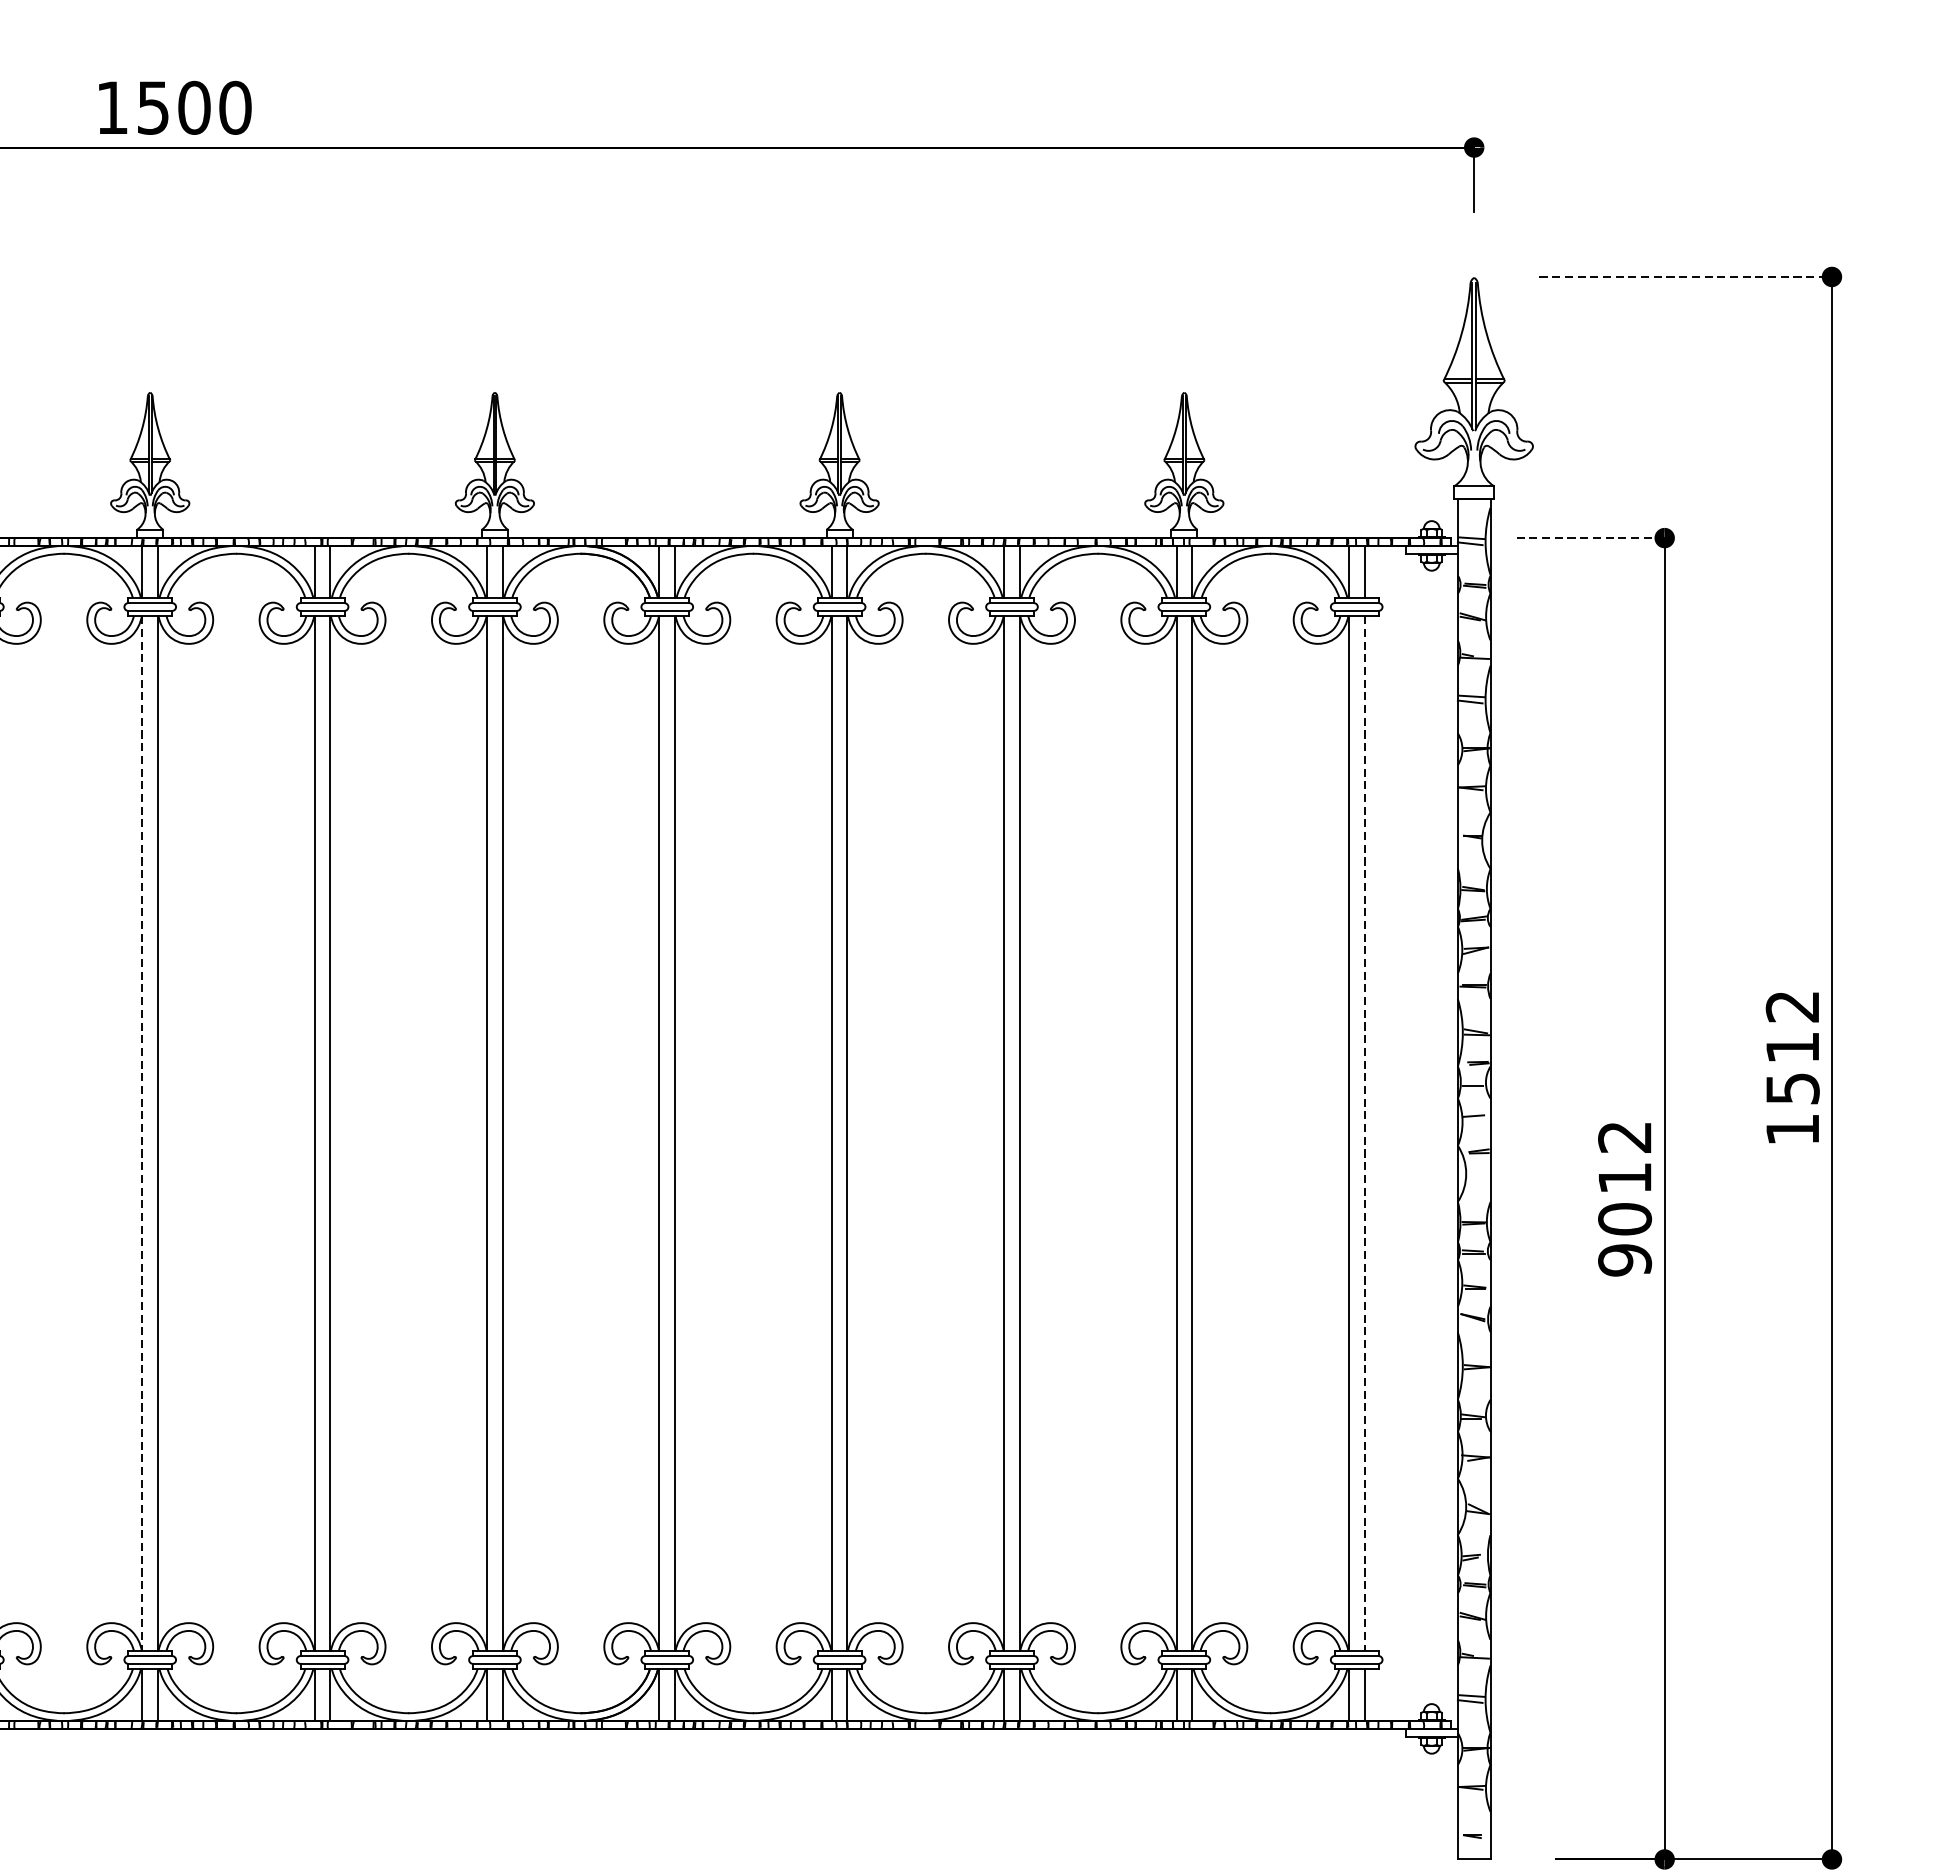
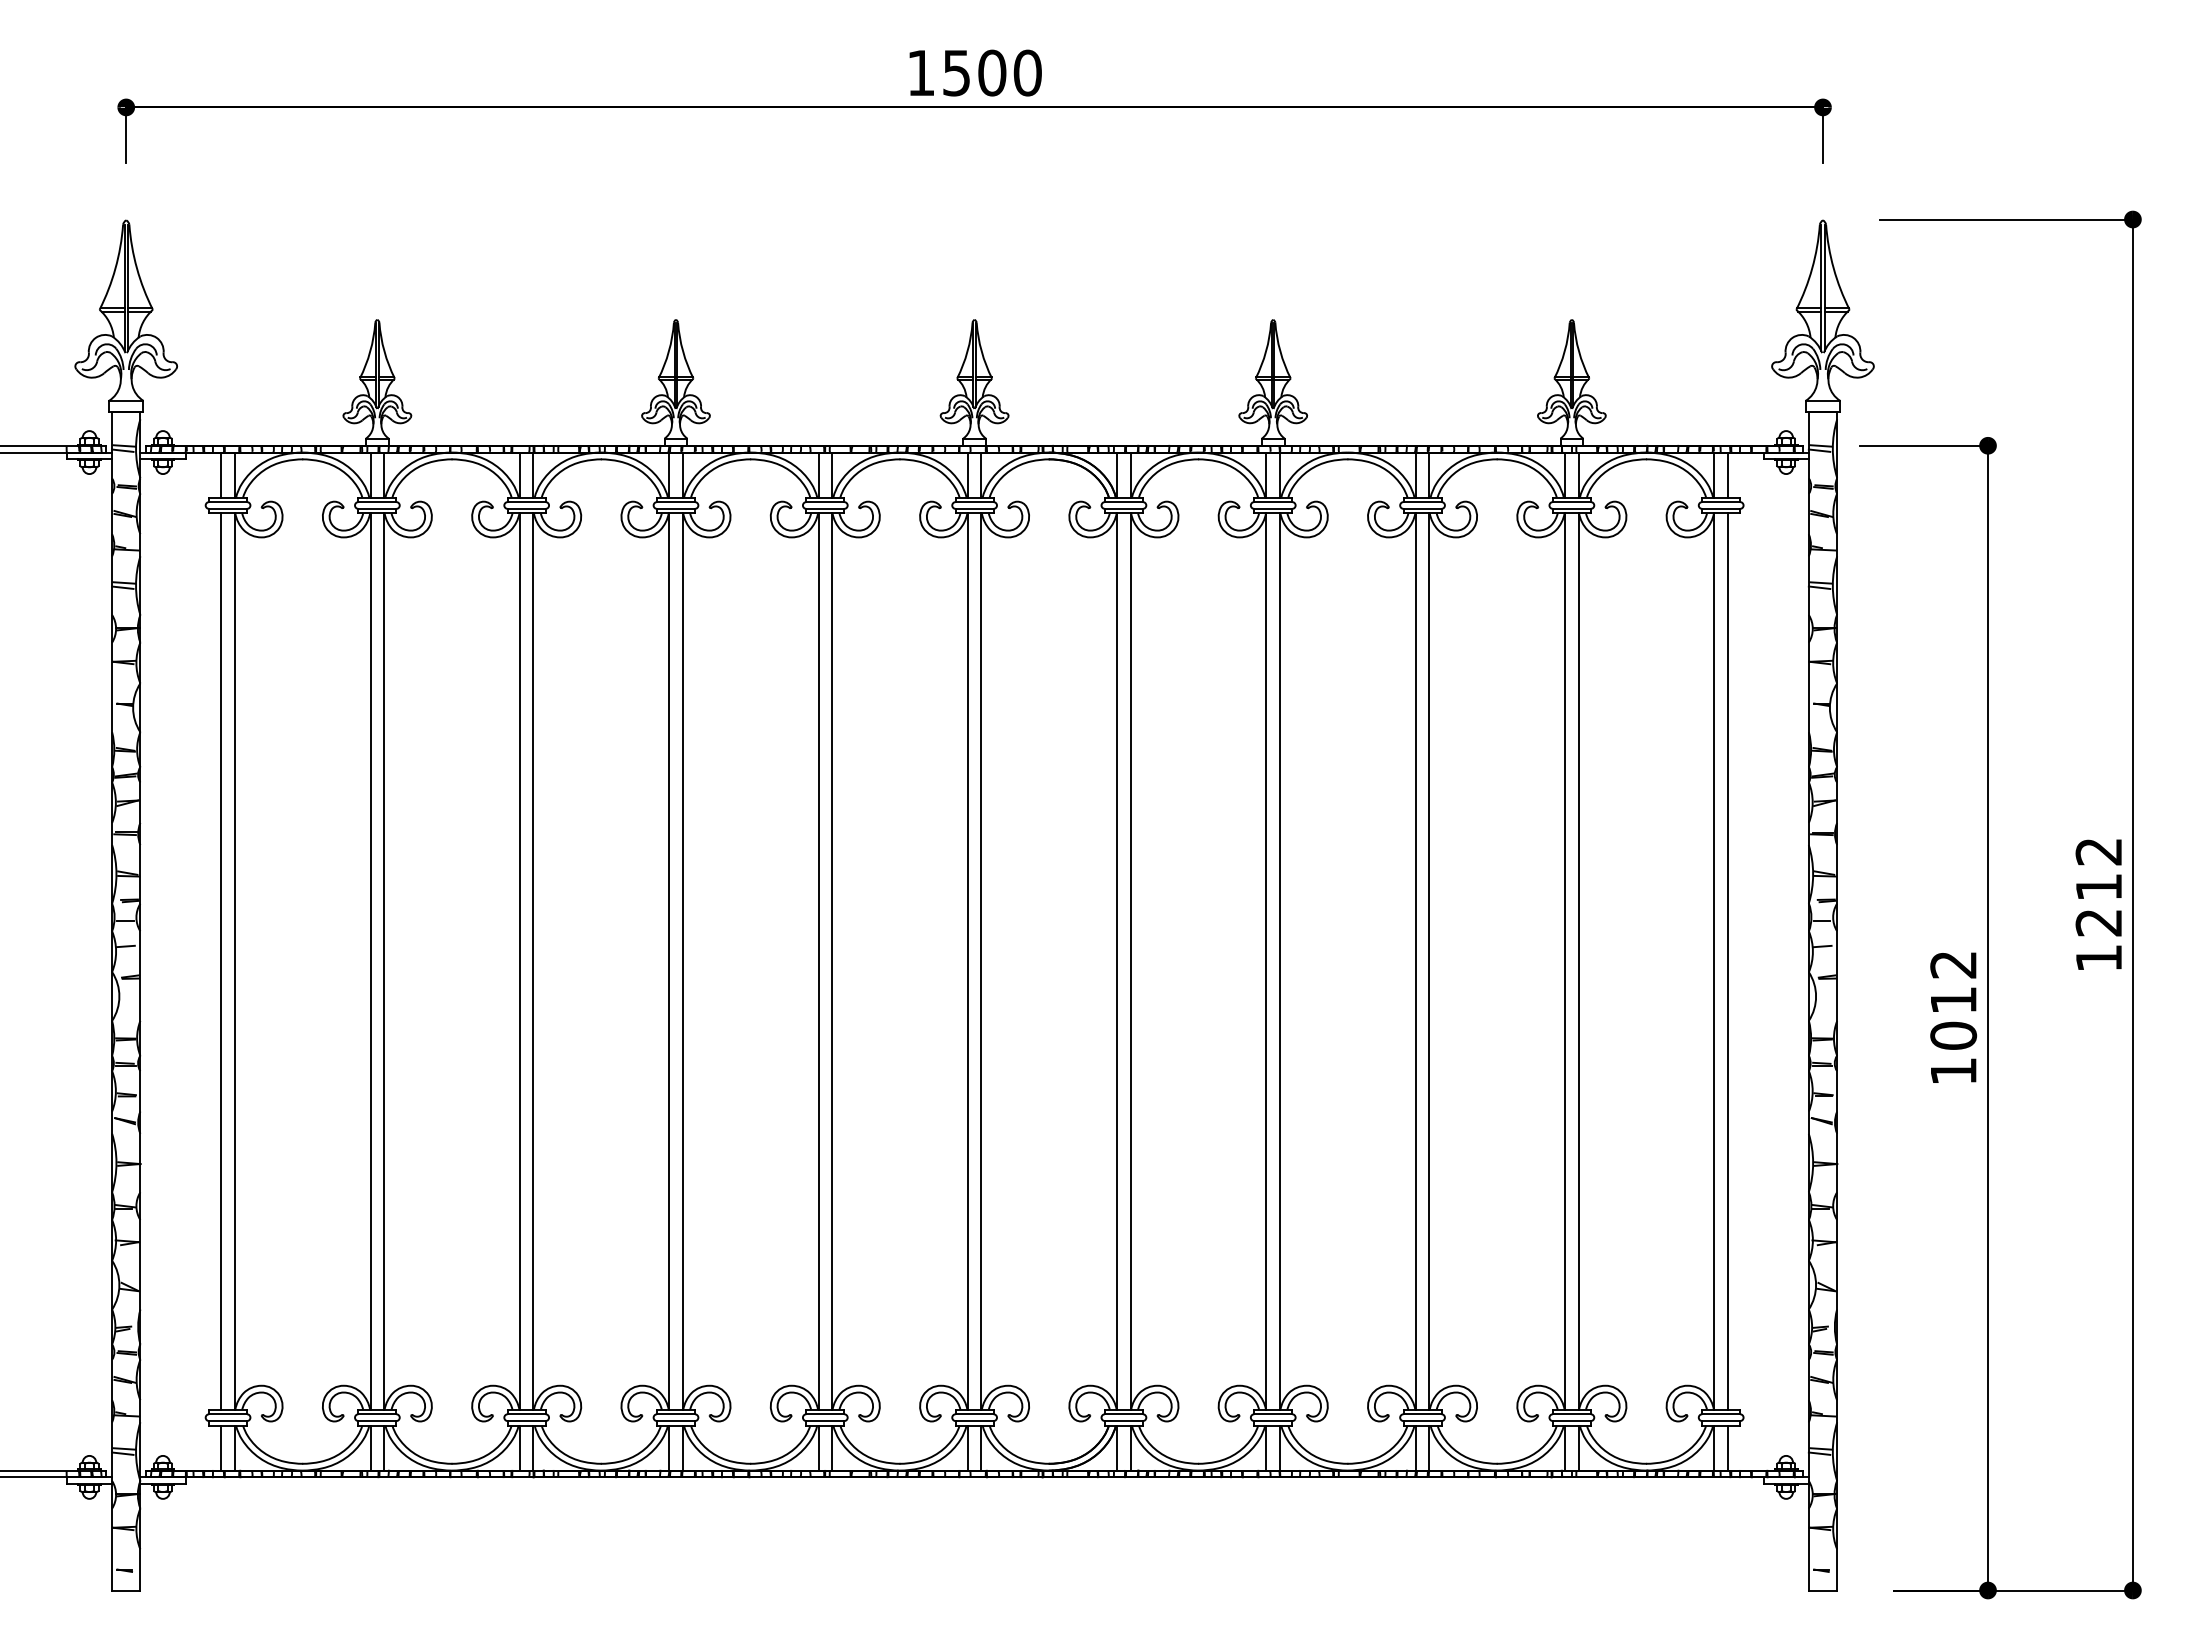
text: (175, 107) -> (975, 72), moved
line: (1686, 276) -> (2006, 219), dashed -> solid
line: (1591, 537) -> (1924, 445), dashed -> solid
text: (1792, 1088) -> (2098, 922), 1512 -> 1212
line: (142, 1134) -> (669, 962), dashed -> solid
line: (1363, 1134) -> (1727, 962), dashed -> solid
text: (1624, 1260) -> (1953, 1071), 9012 -> 1012

